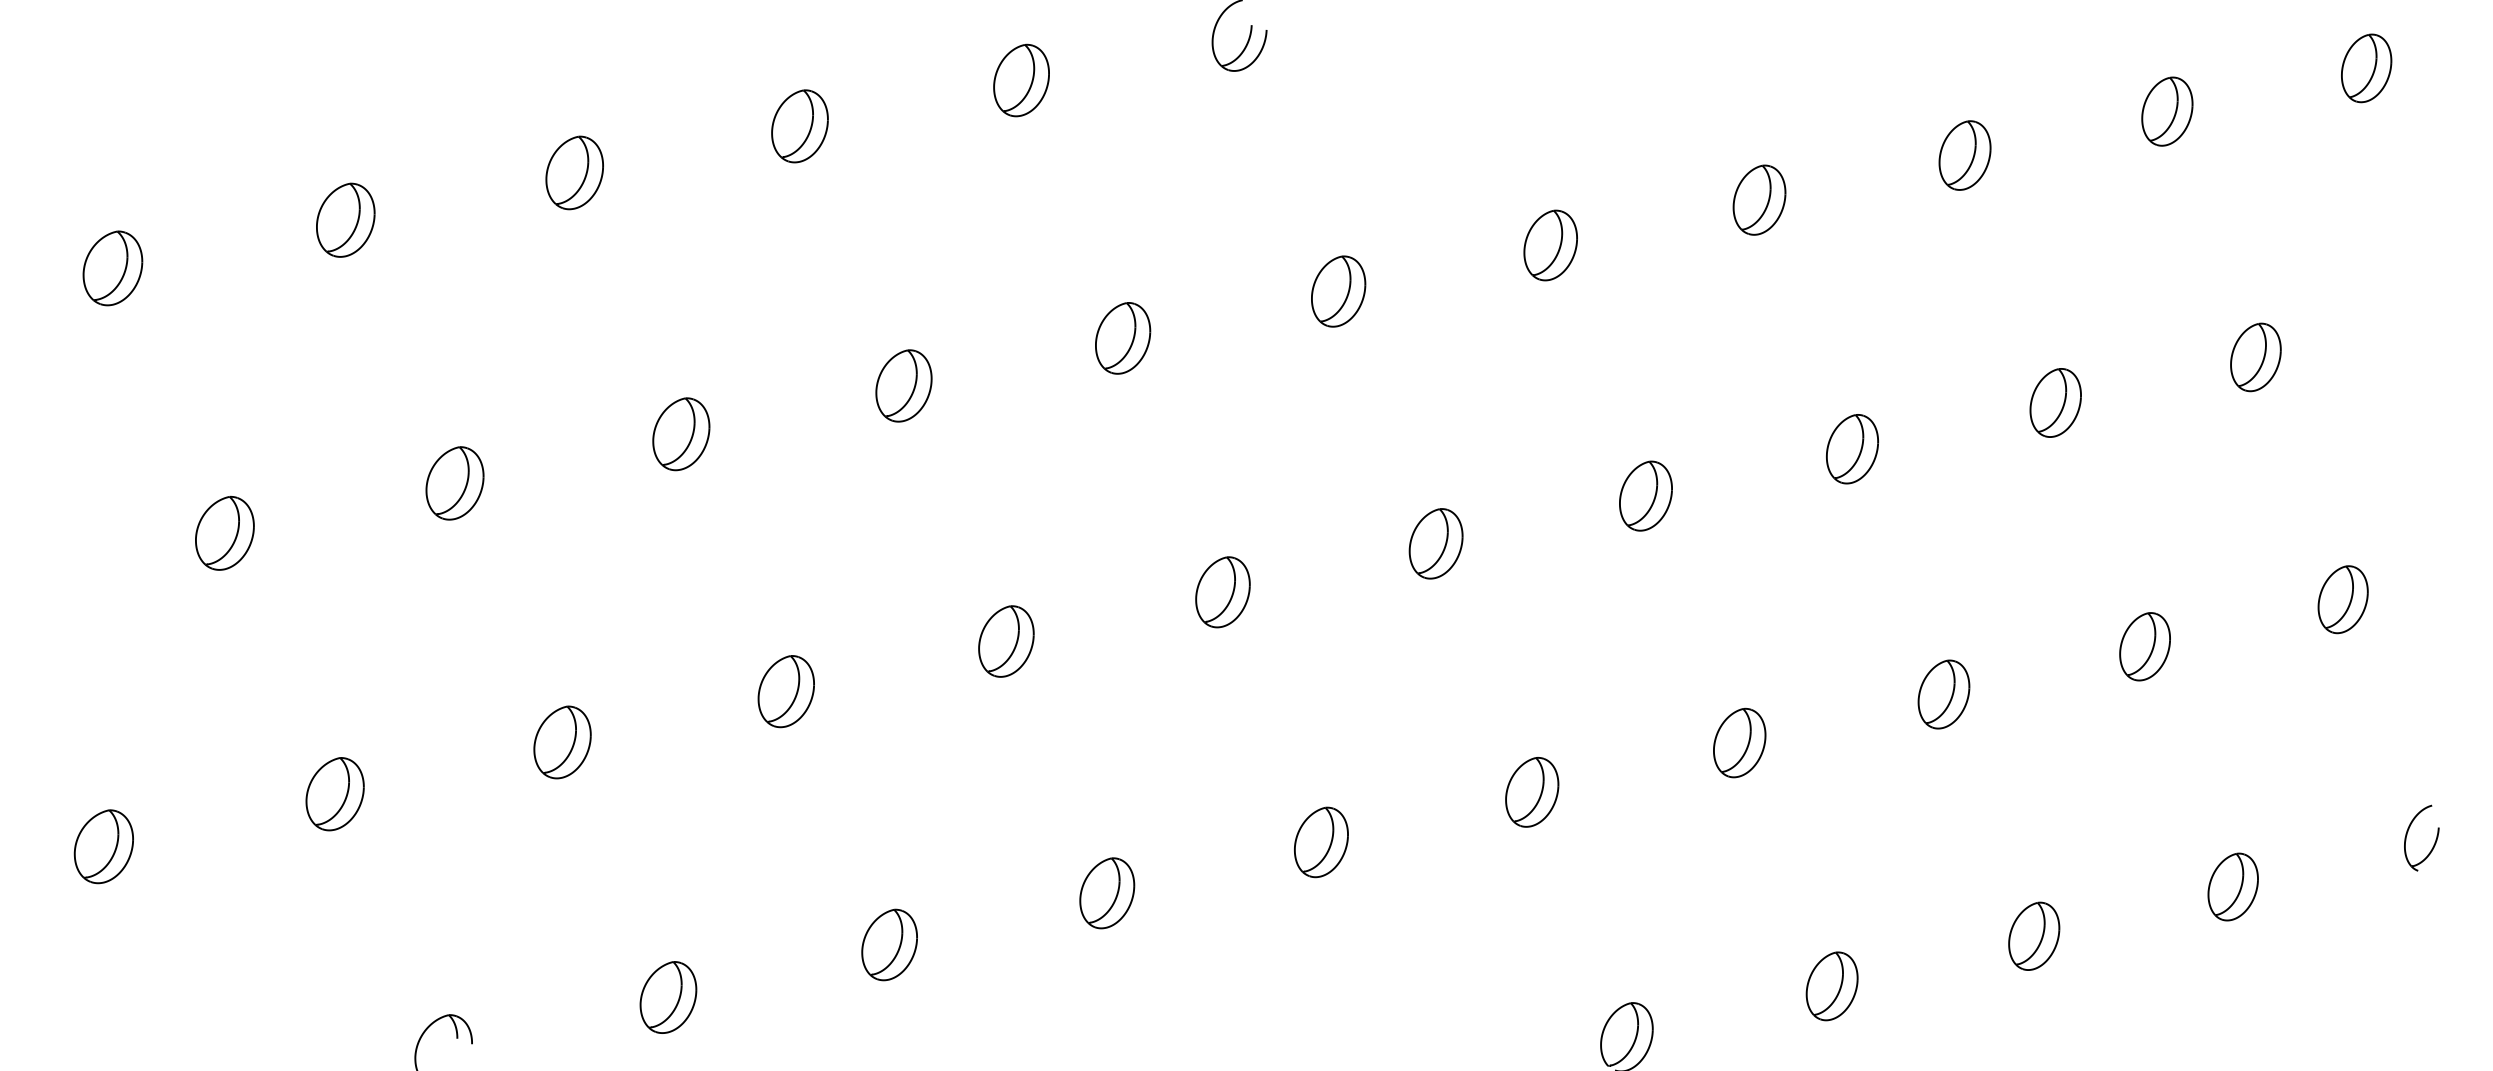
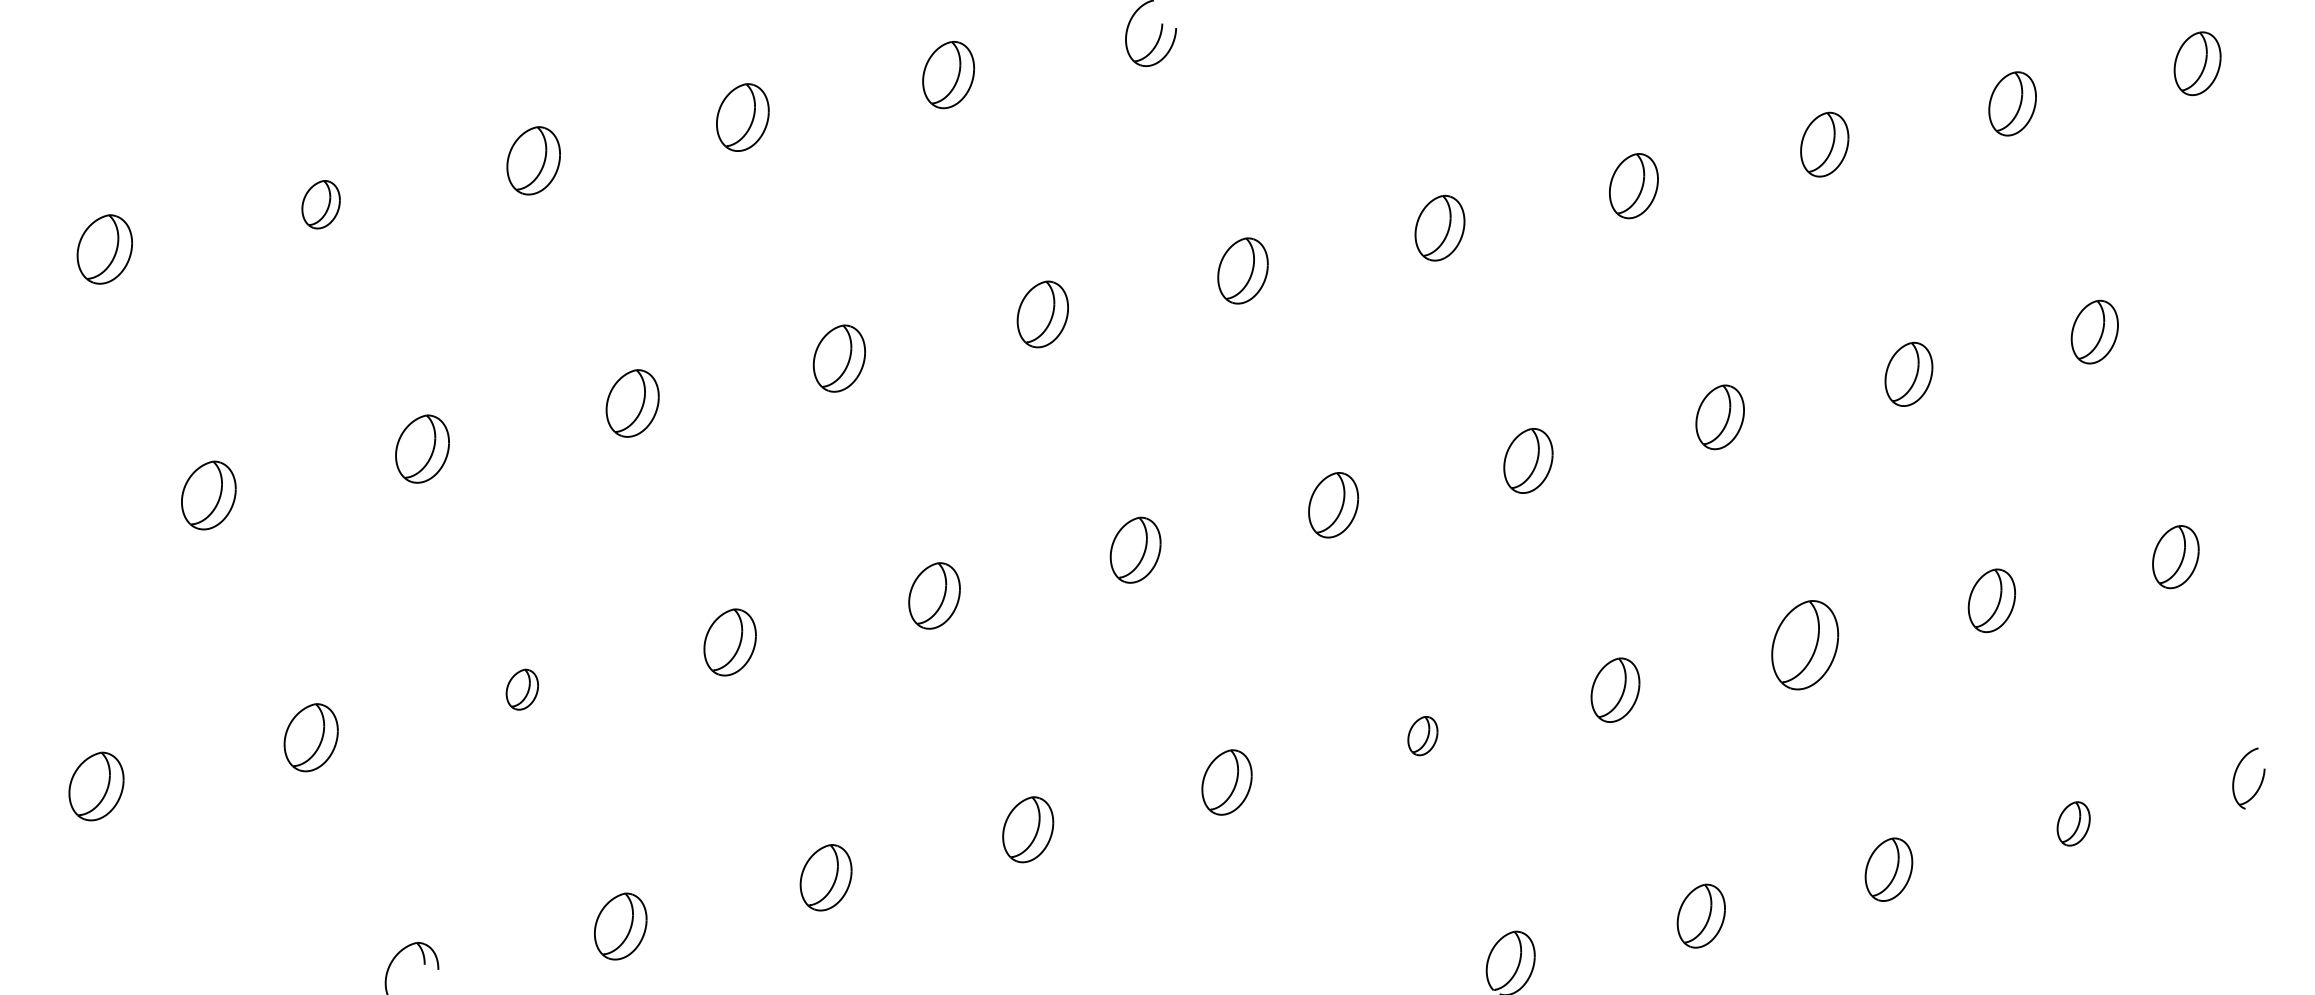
part: (345, 219) -> (320, 204), size x0.7
part: (1943, 694) -> (1804, 645), size x1.4
part: (562, 742) -> (522, 689), size x0.6
part: (1532, 792) -> (1423, 736), size x0.6
part: (2232, 886) -> (2073, 823), size x0.7

